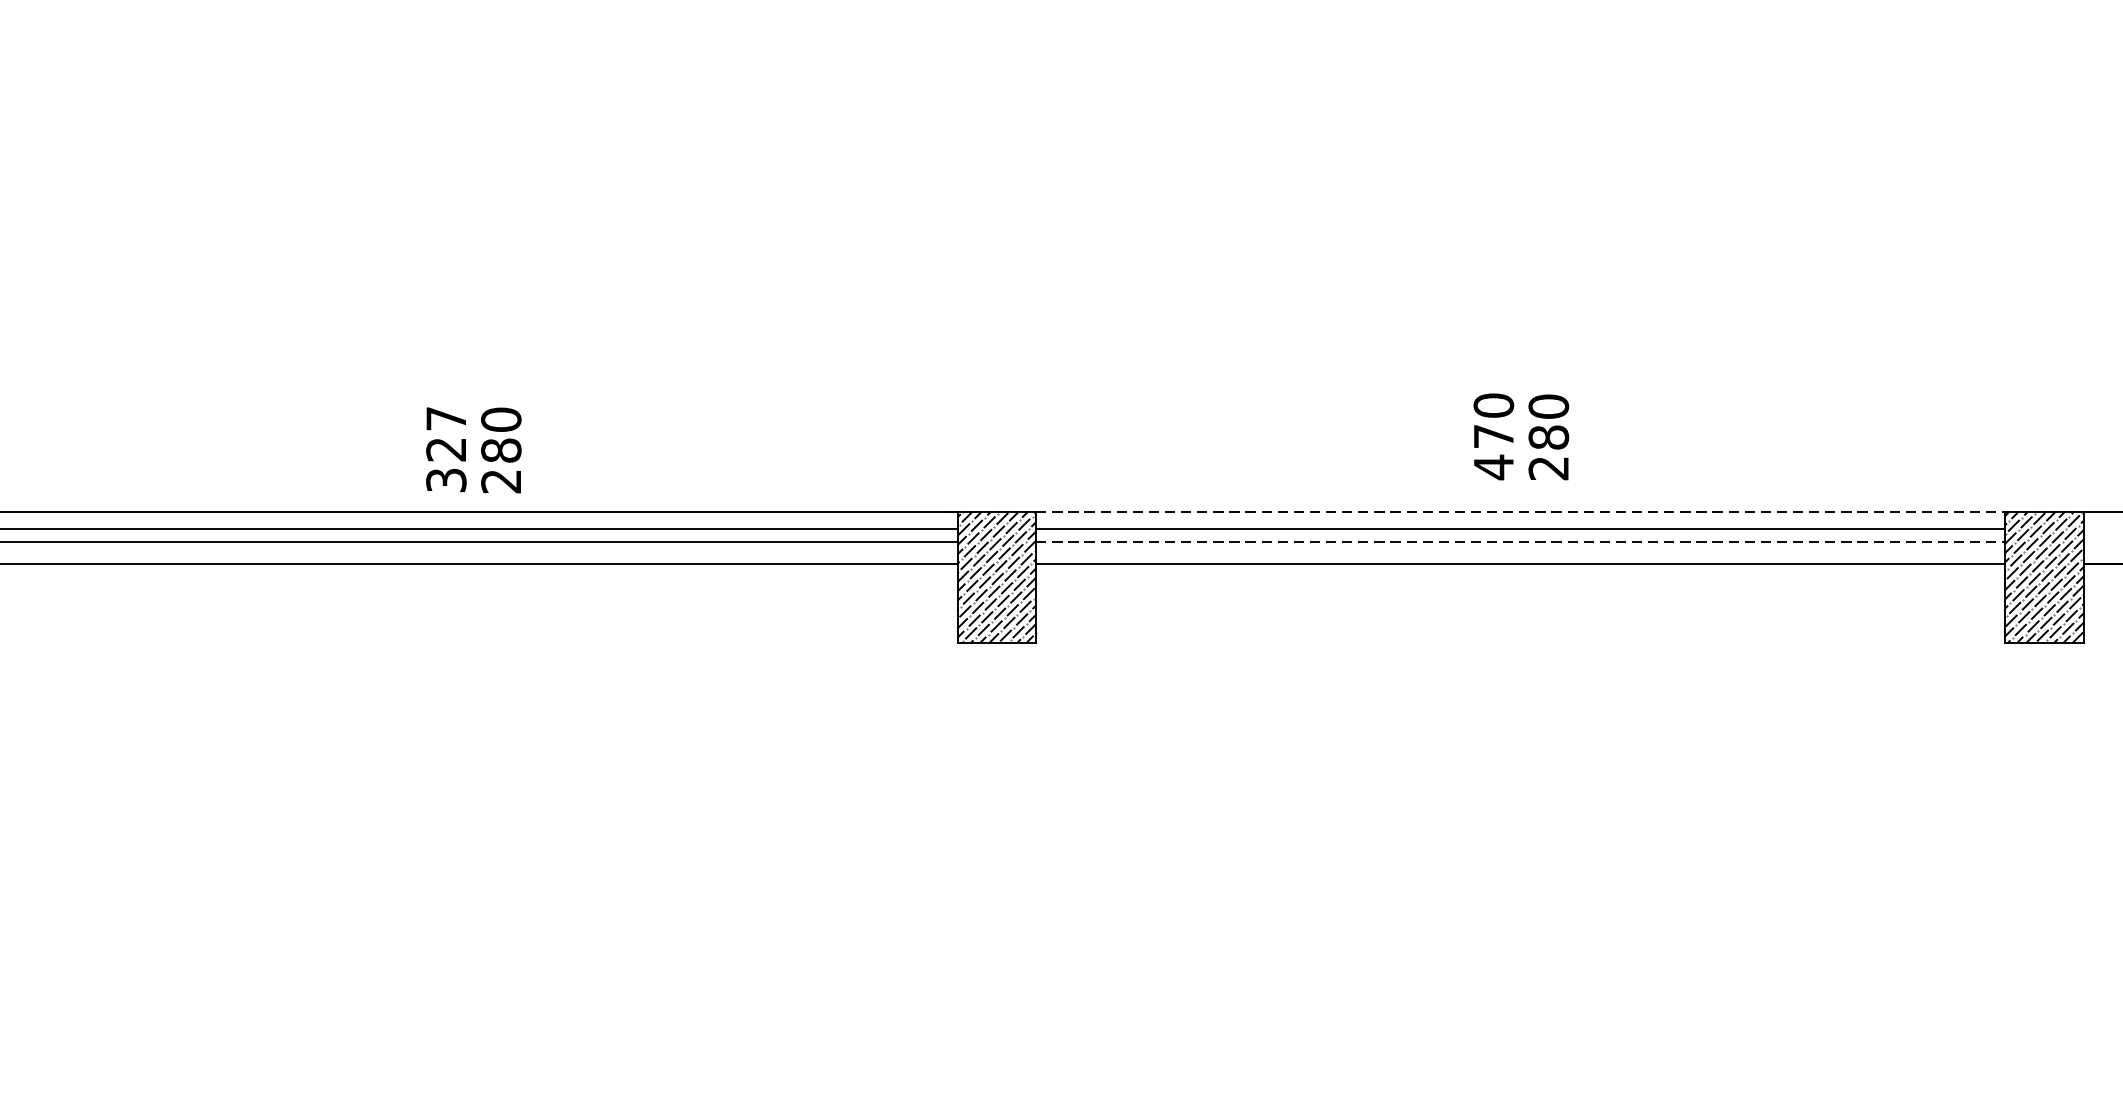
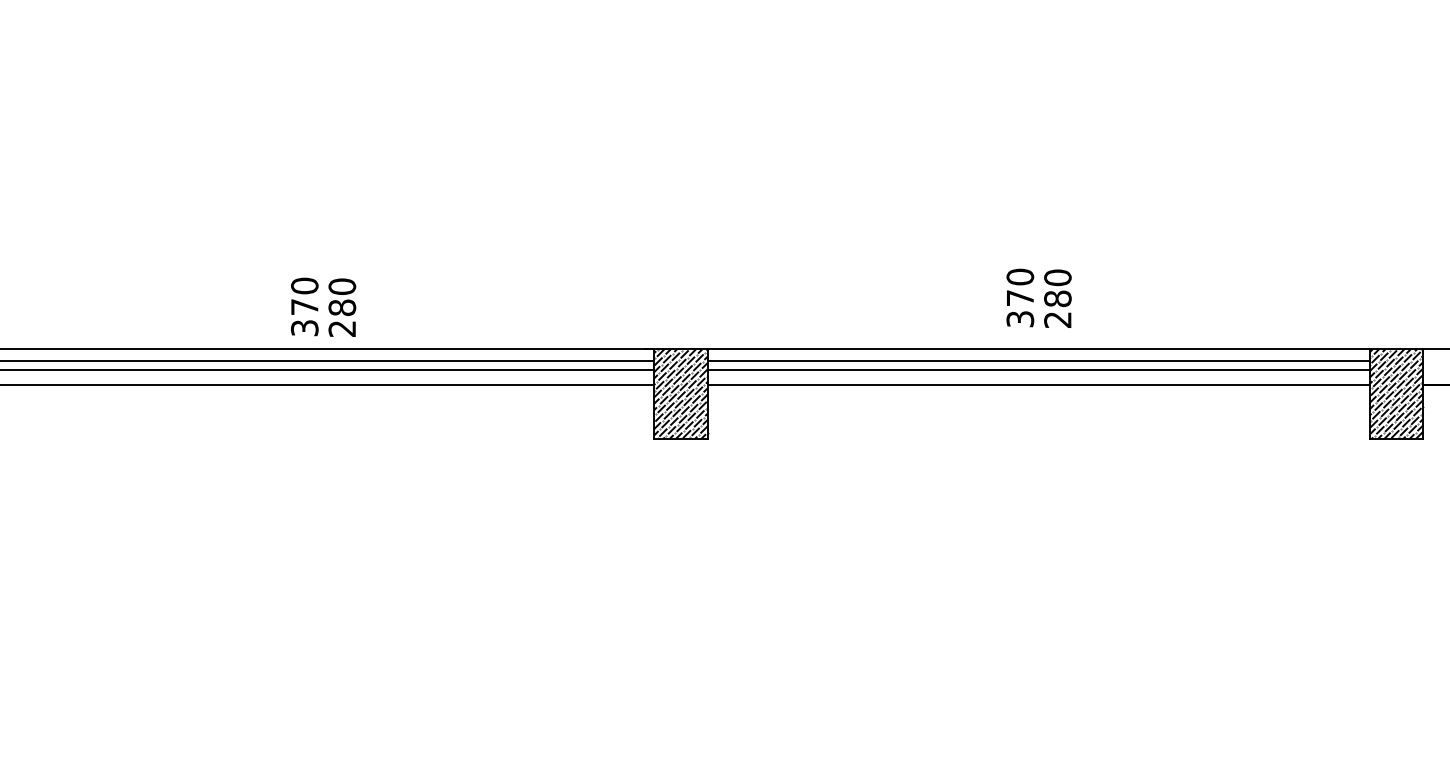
text: (445, 434) -> (304, 296), 327 -> 370
text: (1494, 467) -> (1020, 319), 470 -> 370
line: (1520, 511) -> (1038, 349), dashed -> solid
line: (1520, 542) -> (1038, 370), dashed -> solid

